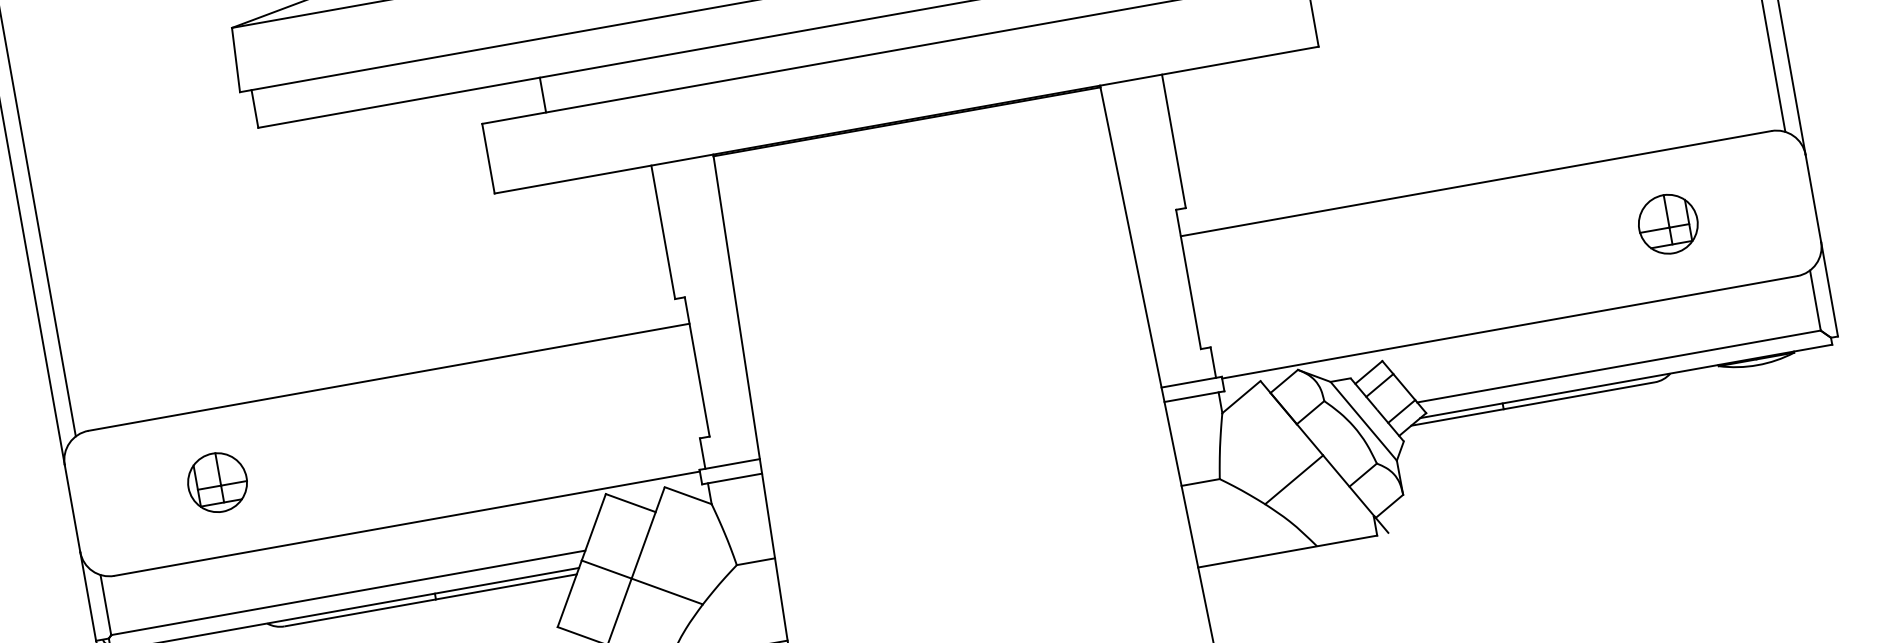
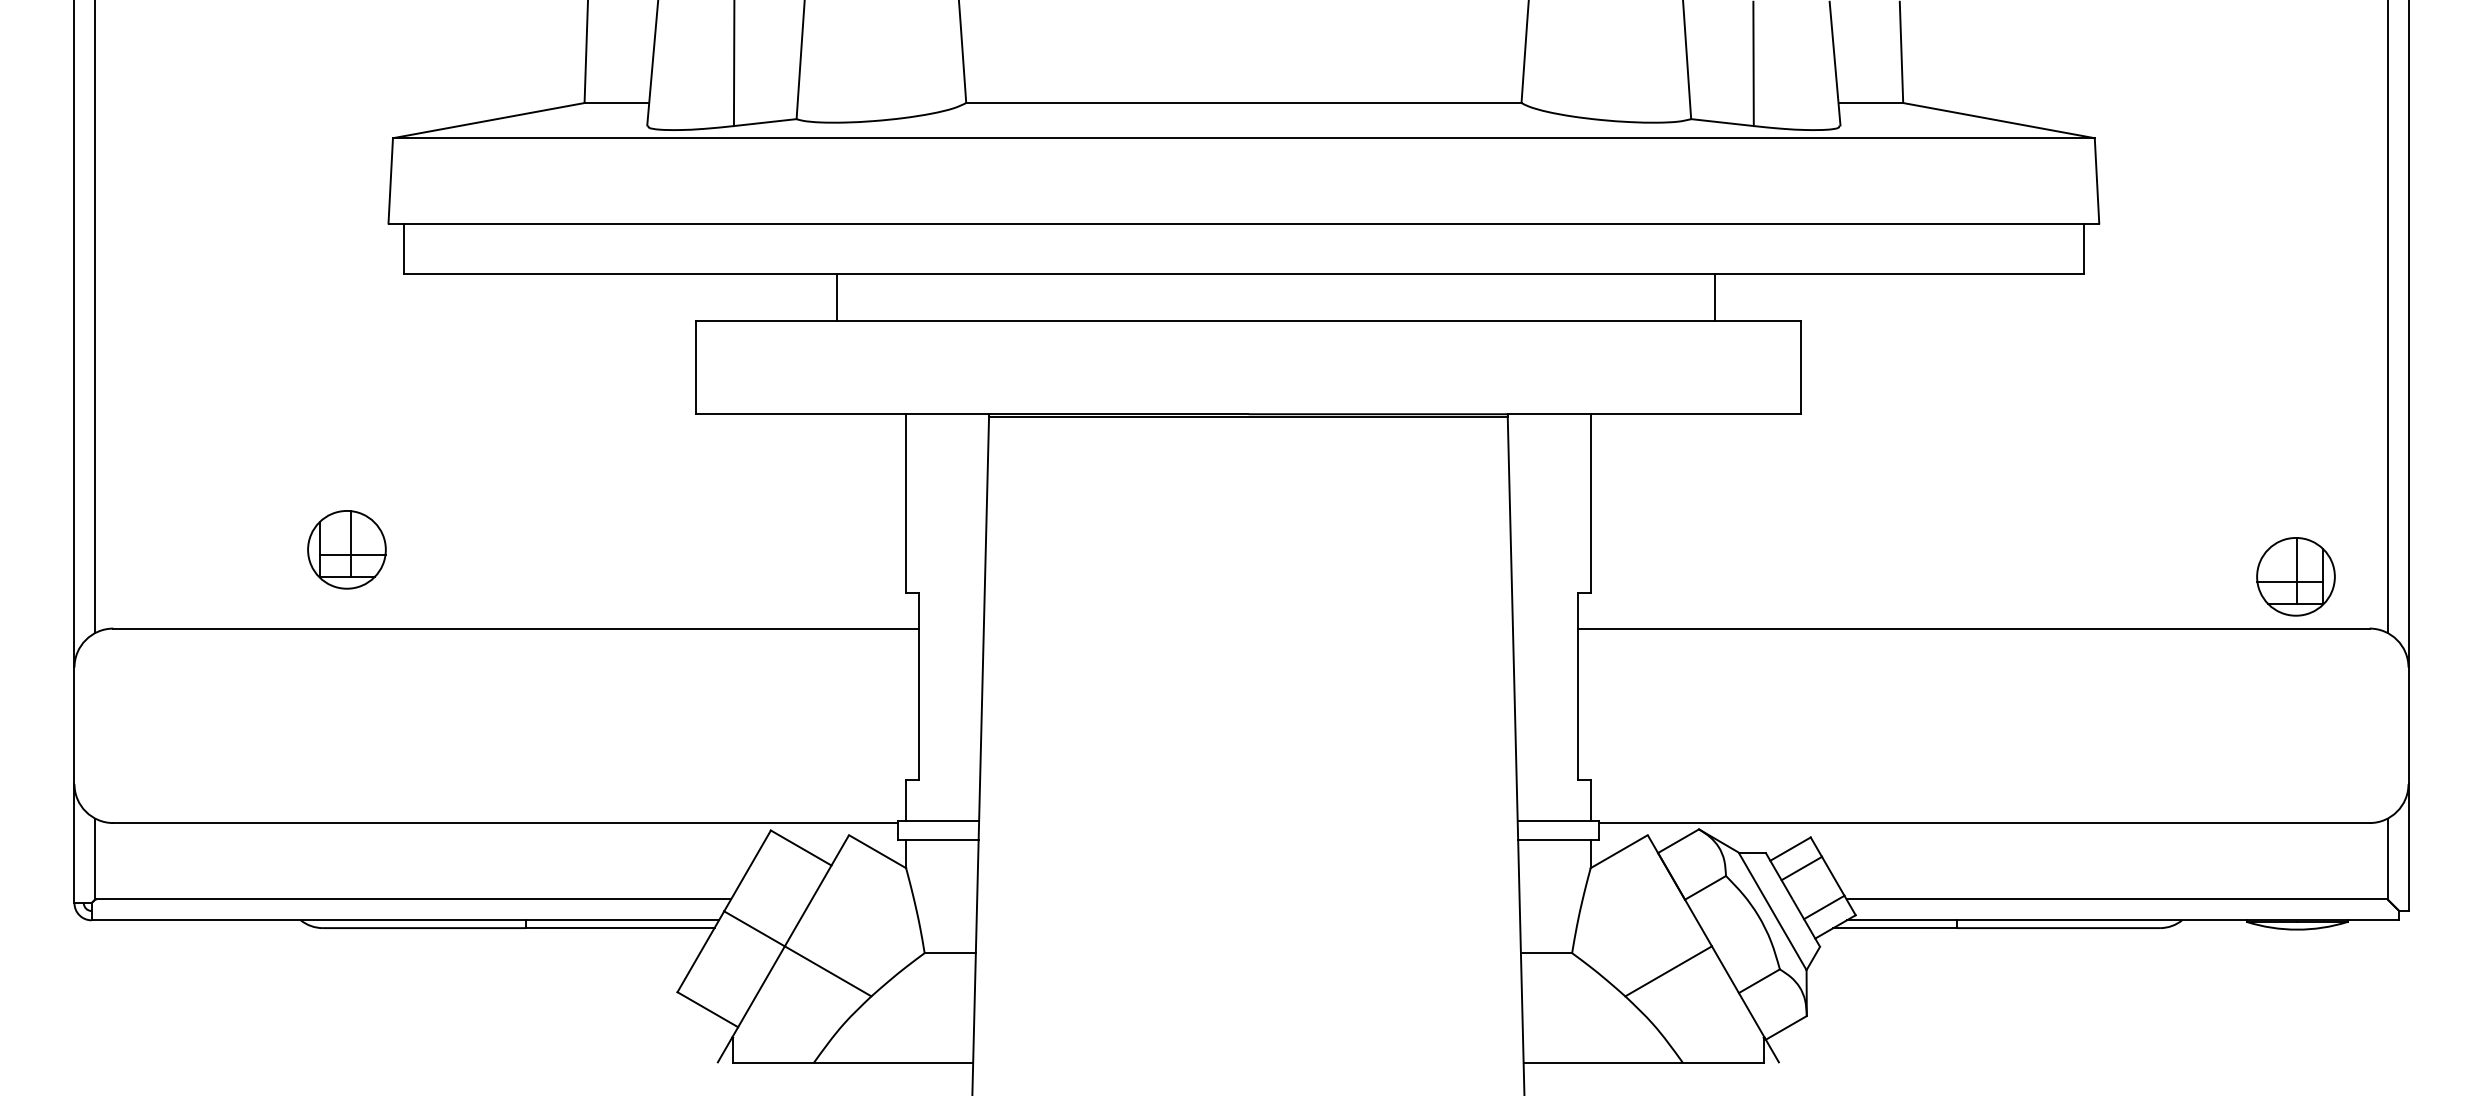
line: (542, 95) -> (836, 297), moved
part: (1667, 224) -> (2295, 576), moved
part: (217, 482) -> (346, 549), moved

